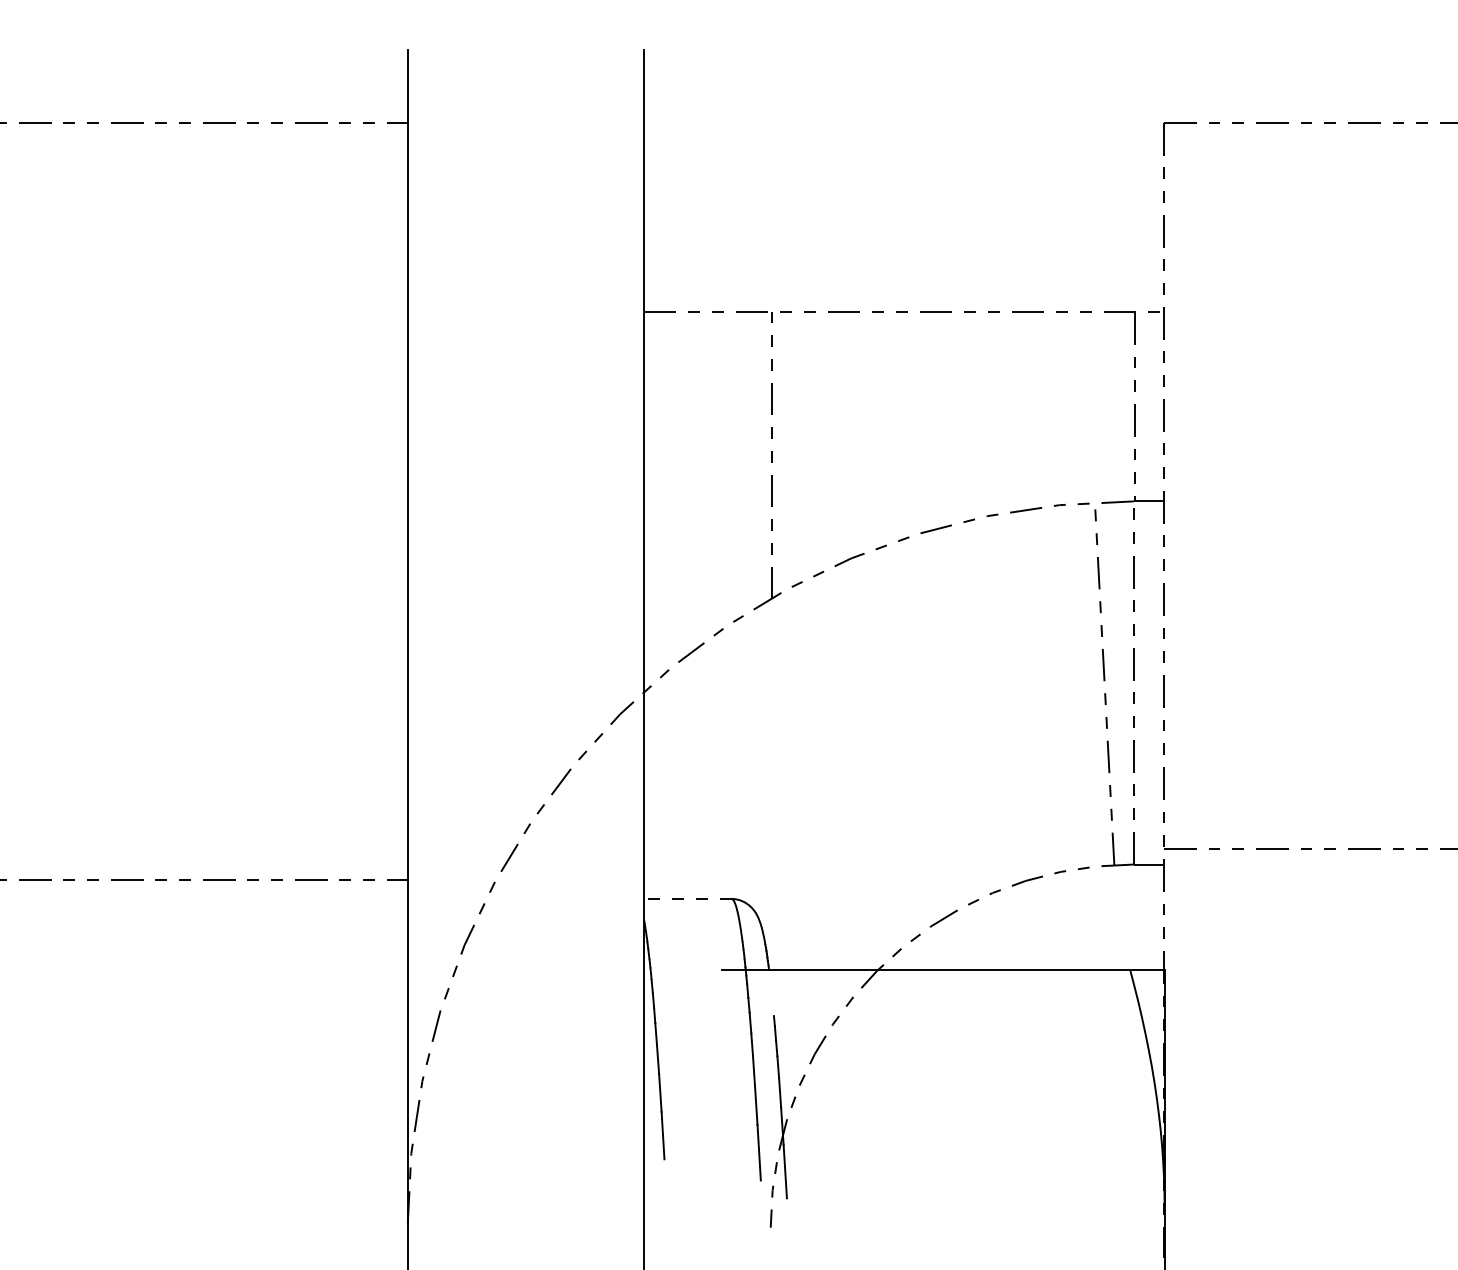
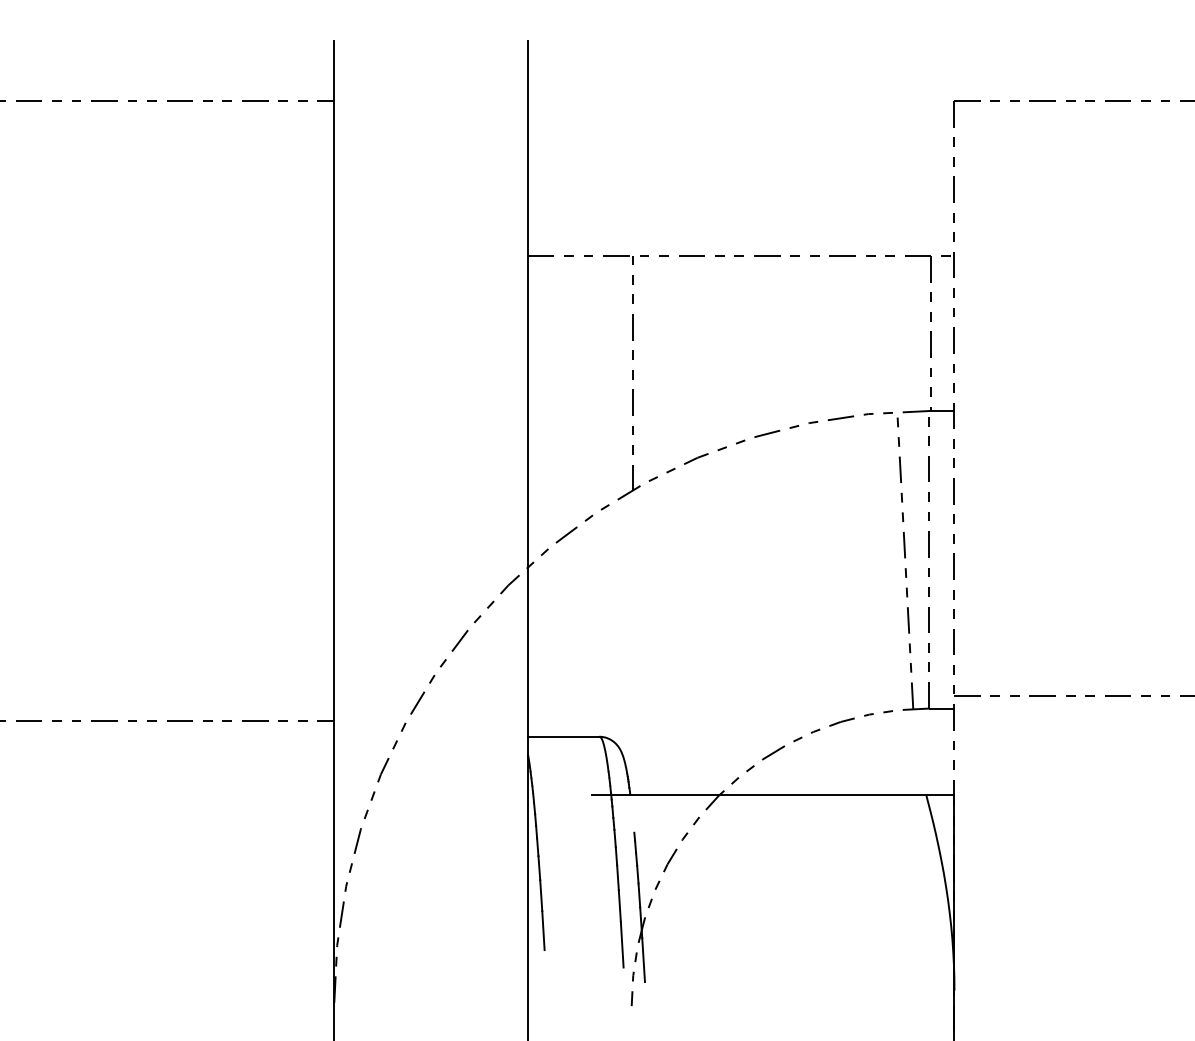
line: (687, 898) -> (563, 736), dashed -> solid

